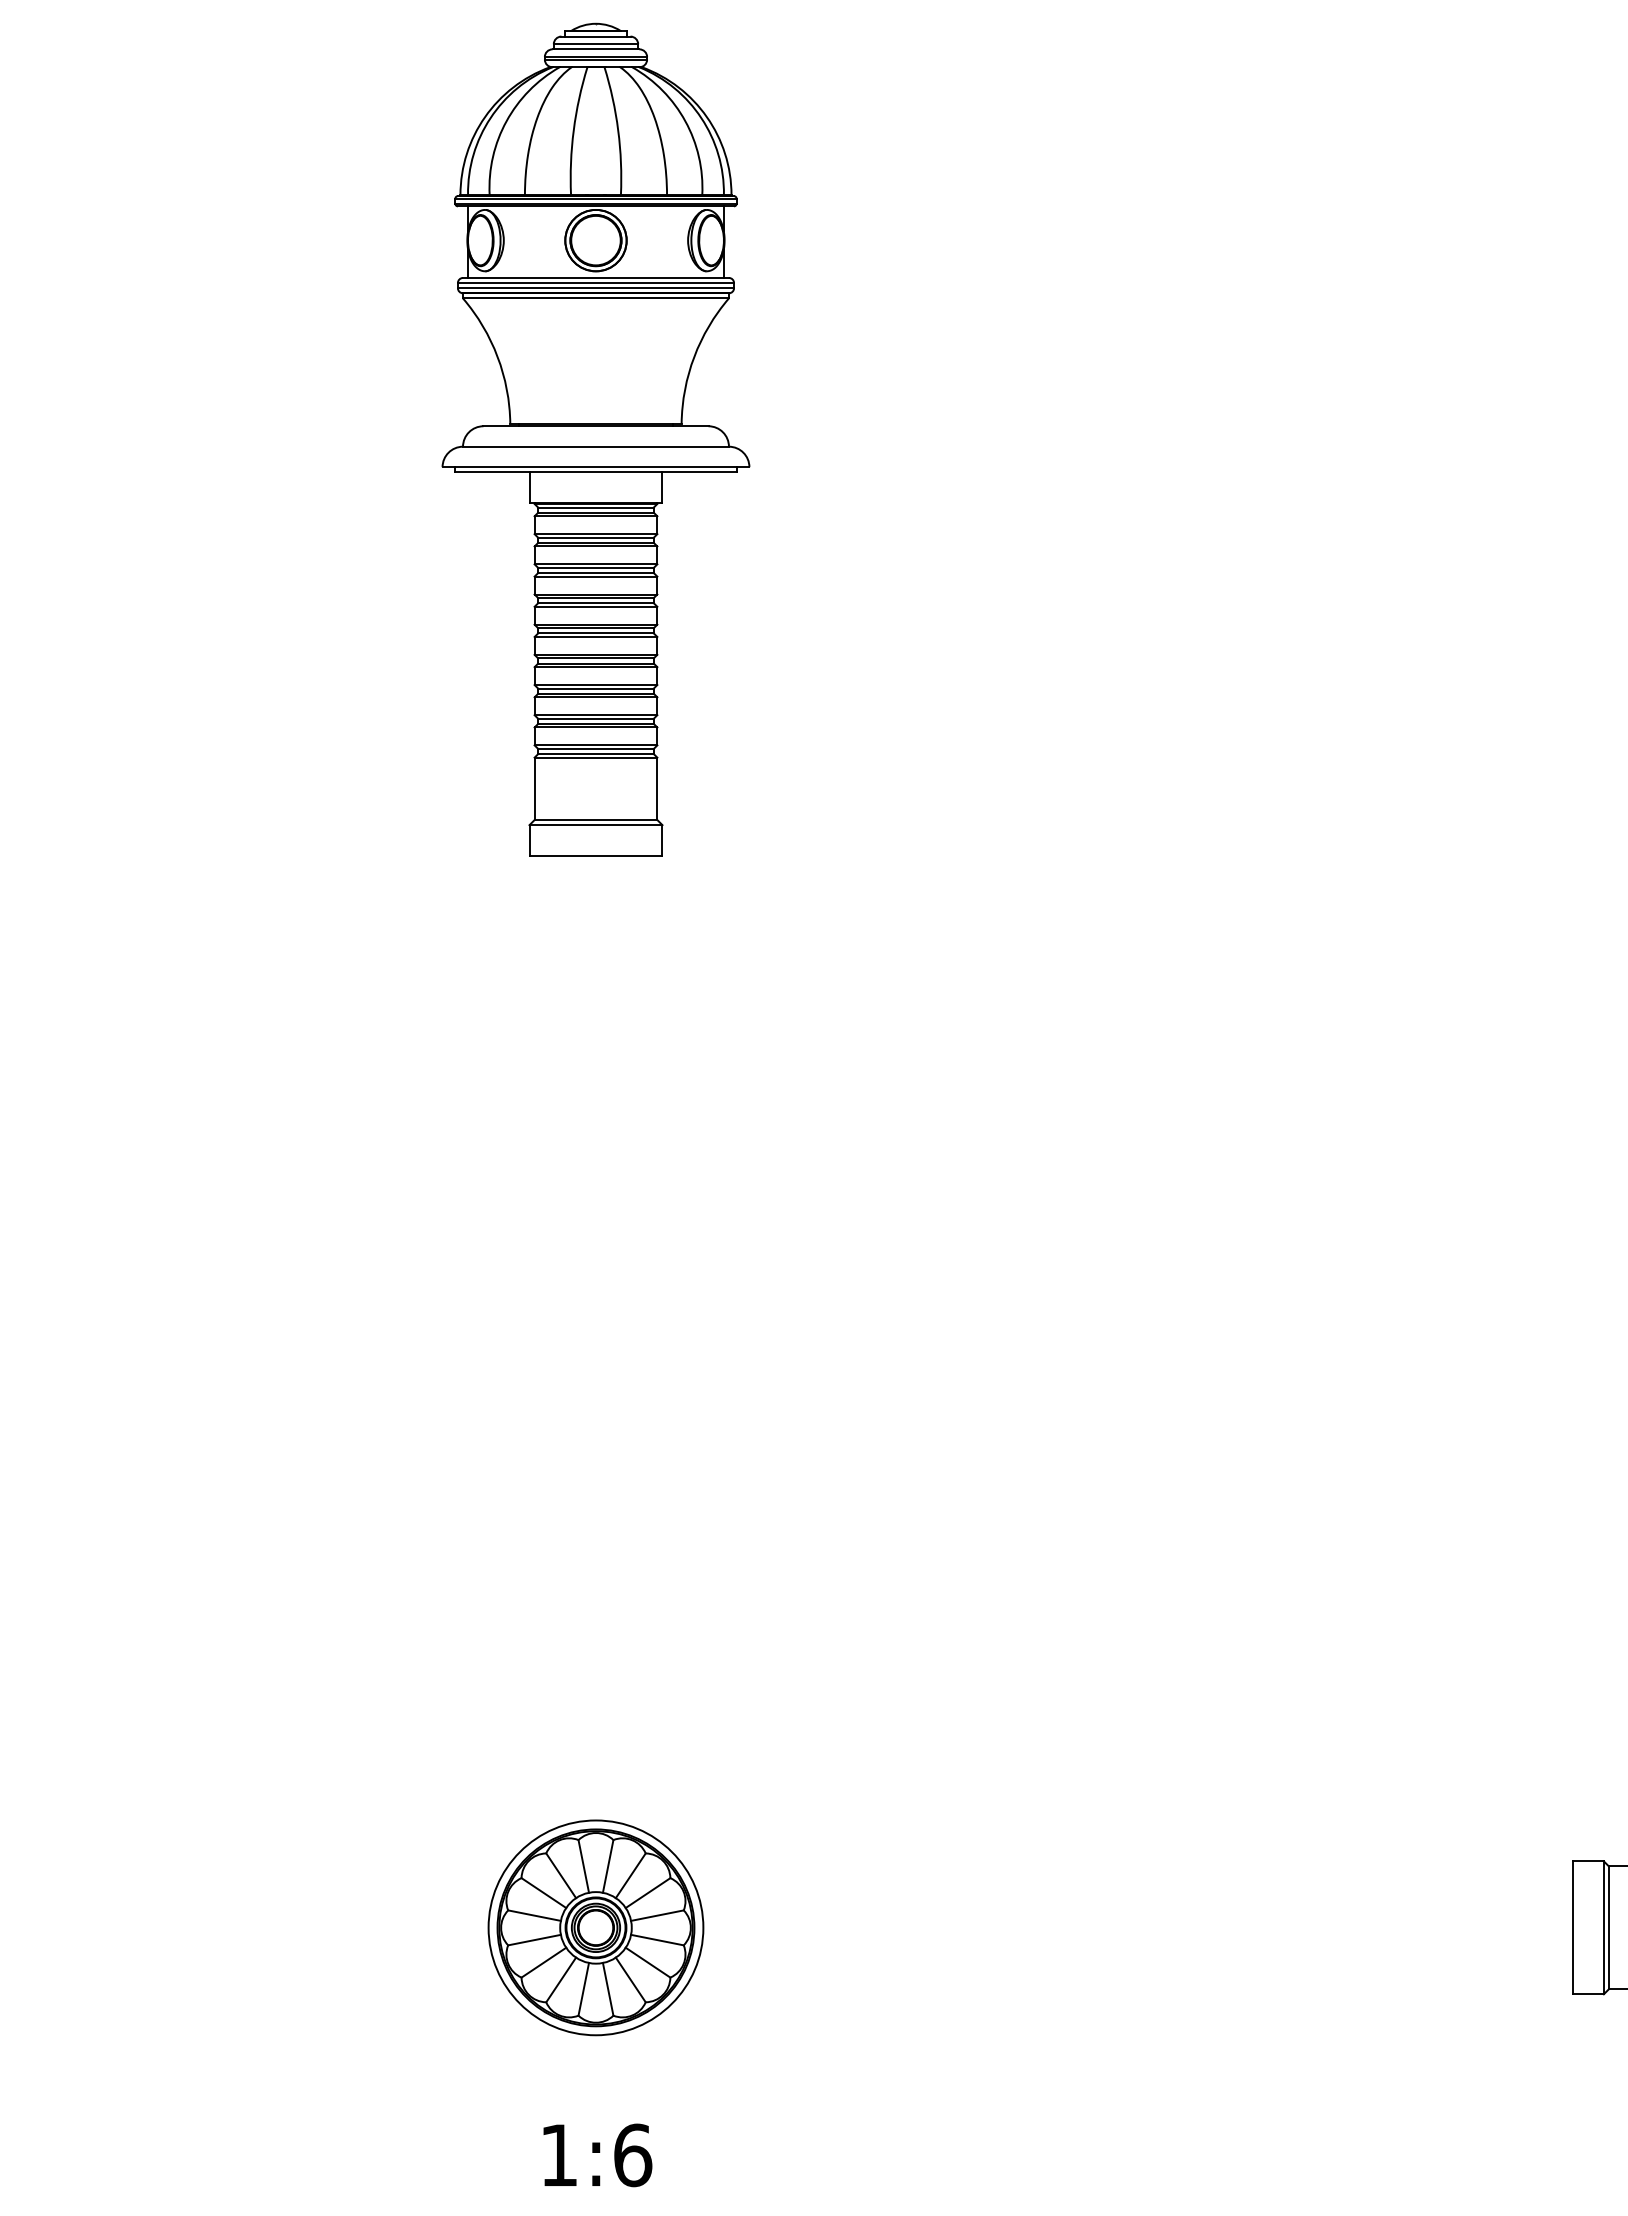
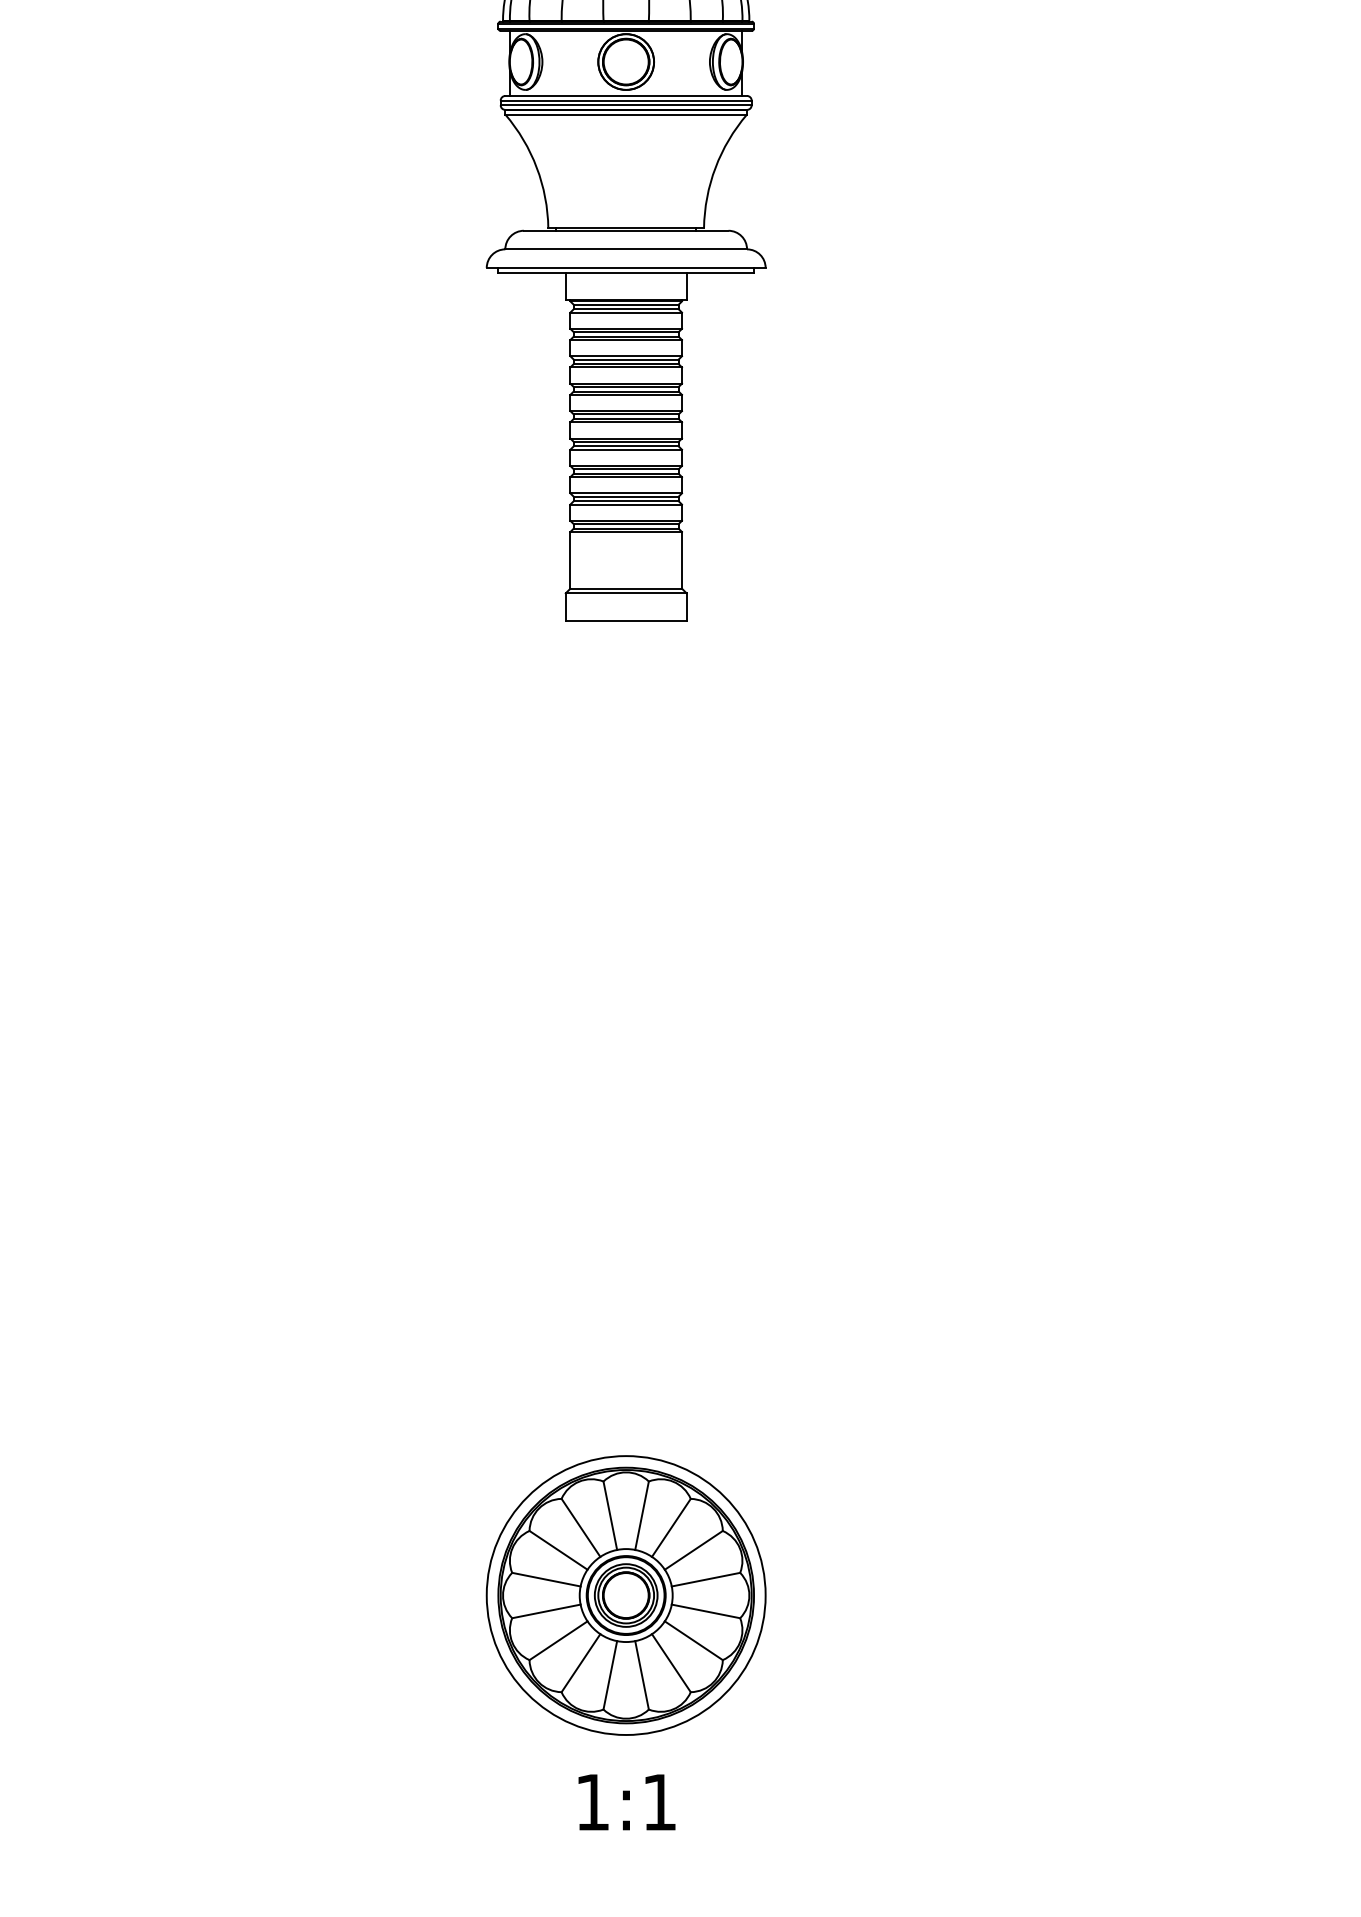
part: (595, 1927) -> (625, 1595), size x1.43
text: (633, 2155) -> (660, 1802), 1:6 -> 1:1

